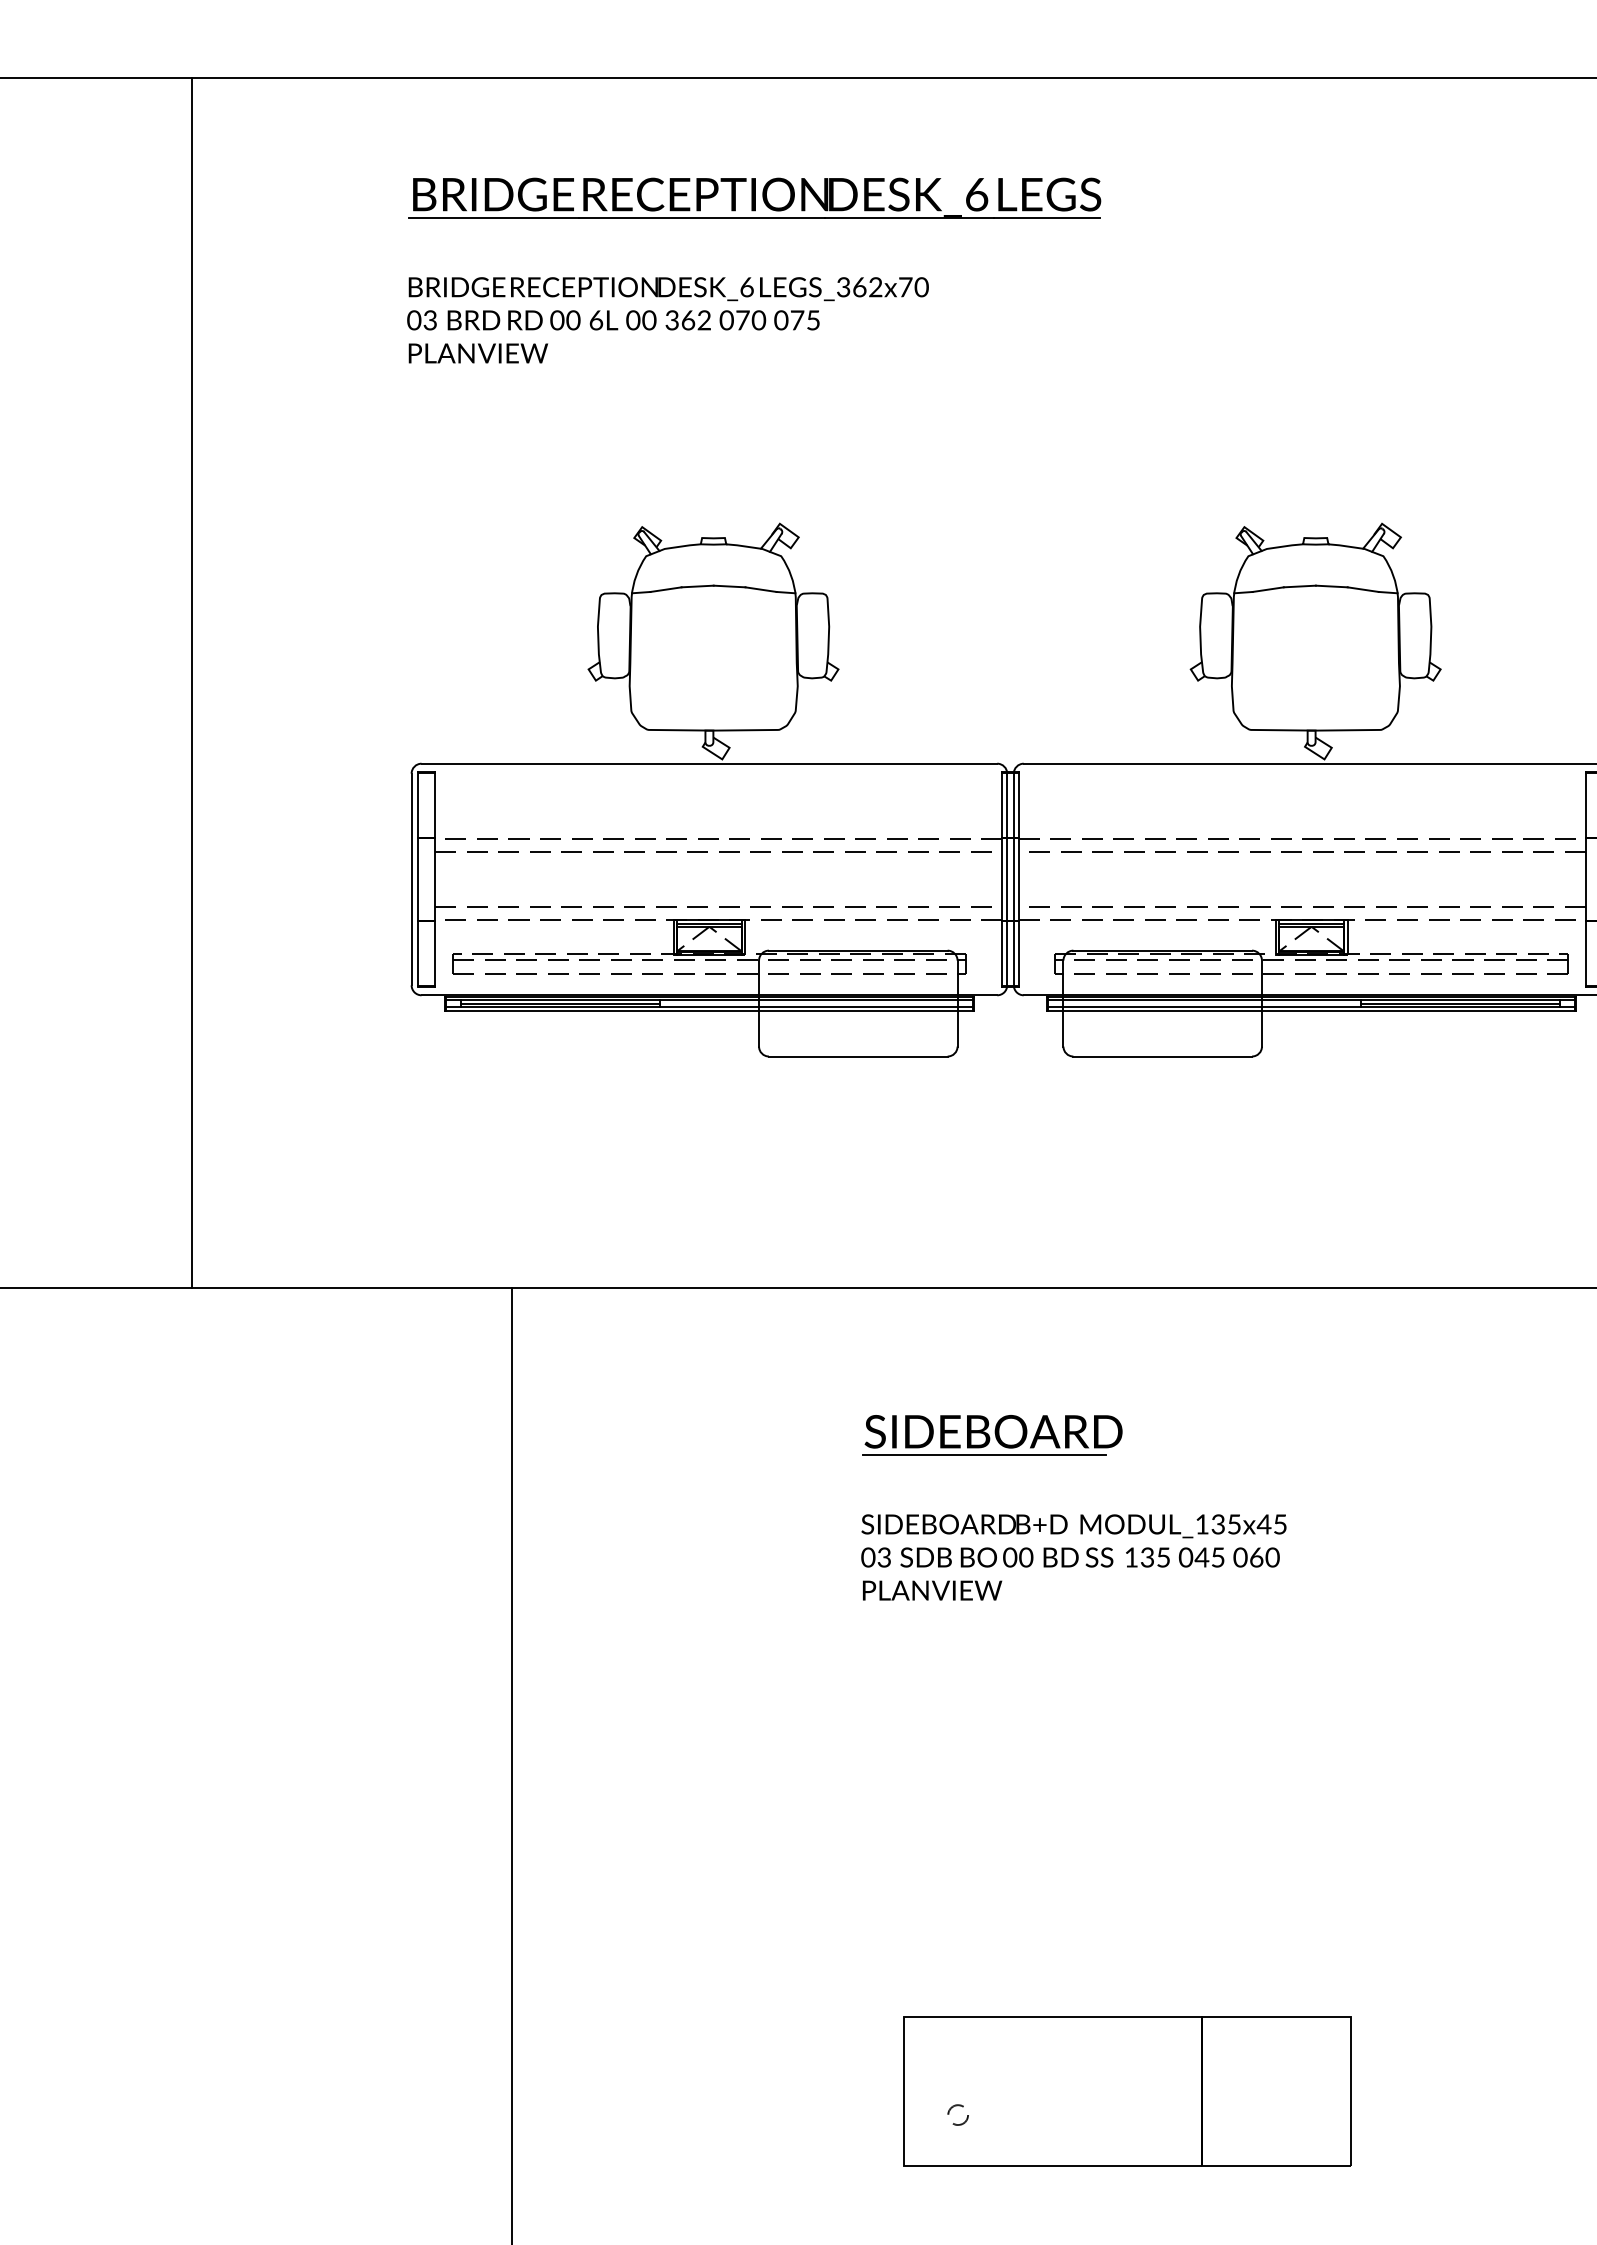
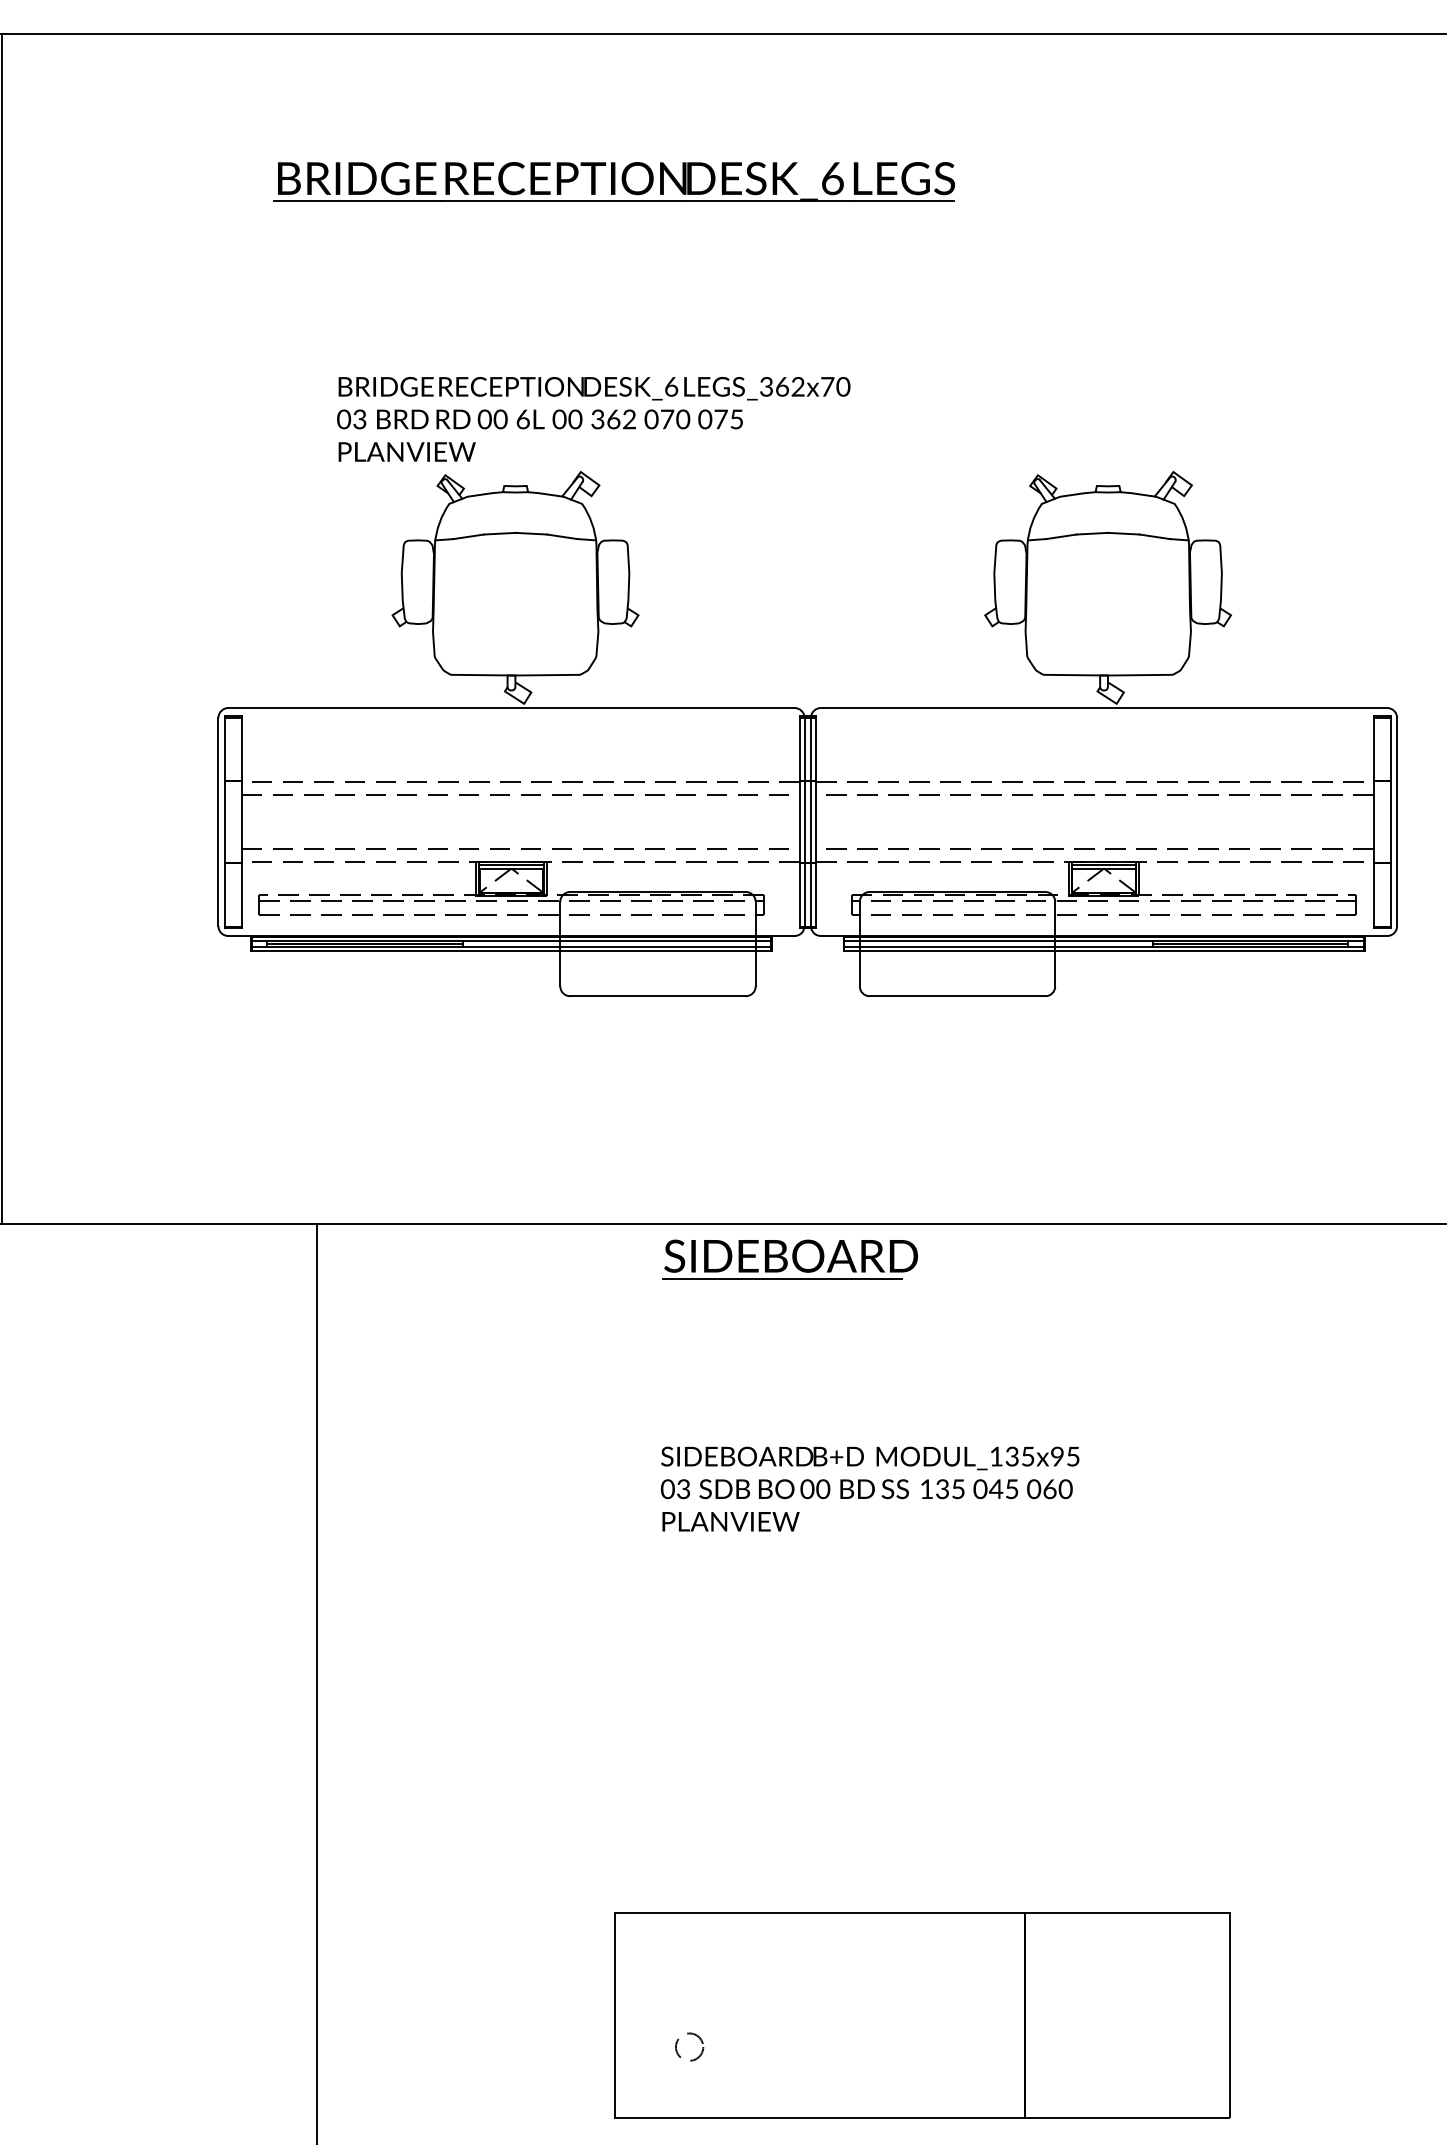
part: (754, 197) -> (613, 181), moved
text: (667, 320) -> (593, 419), moved
part: (992, 1435) -> (790, 1259), moved
text: (1263, 1524) -> (1056, 1456), MODUL_135x45 -> MODUL_135x95
part: (1127, 2091) -> (922, 2014), size x1.4

